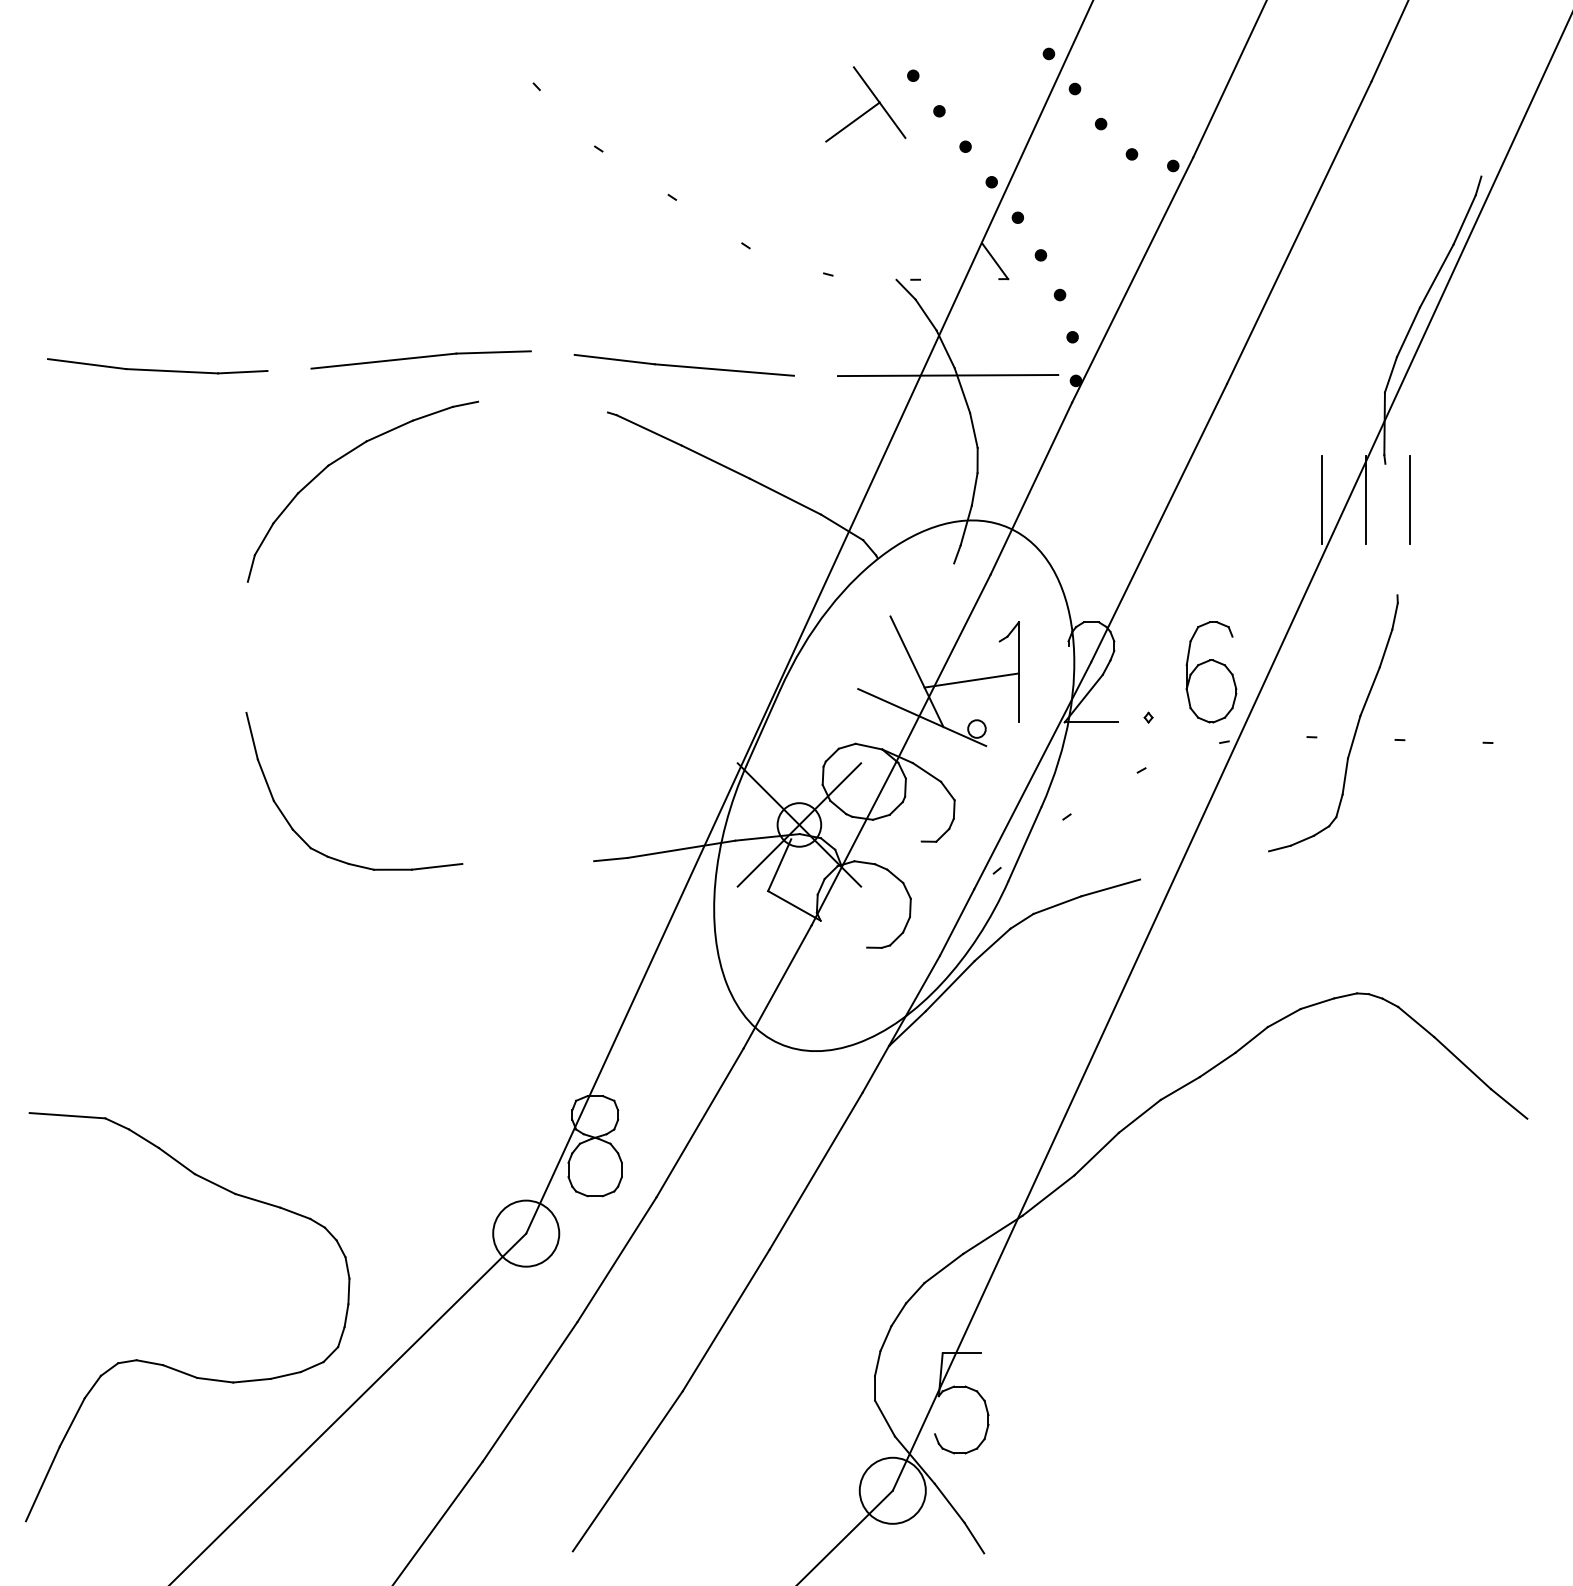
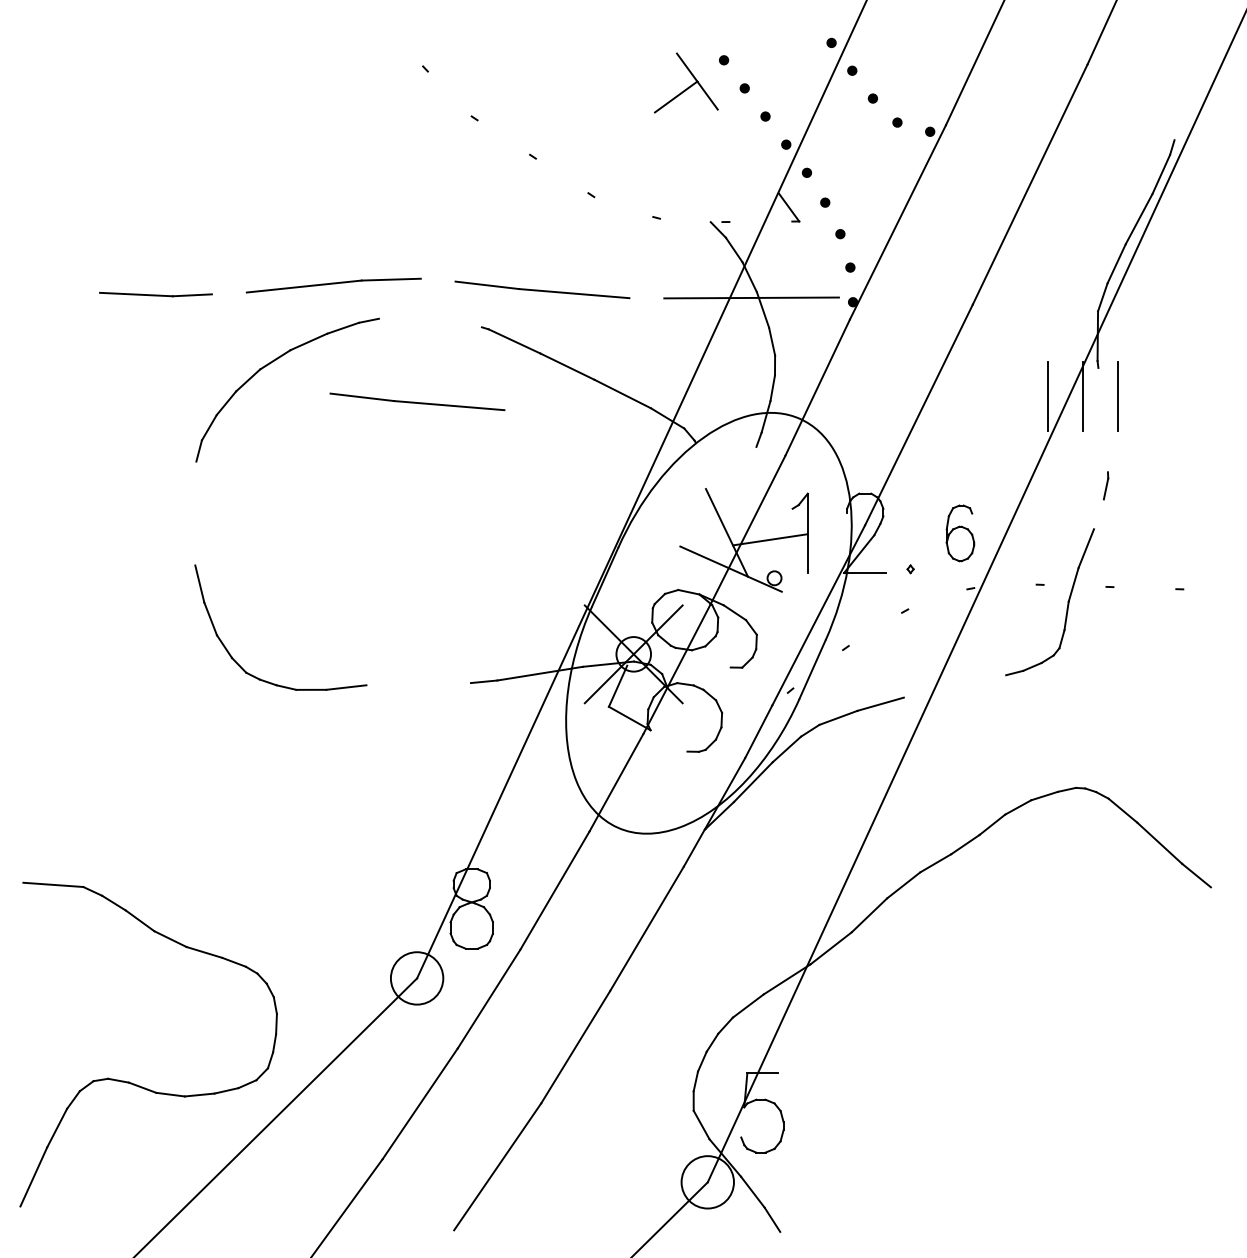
line: (86, 363) -> (68, 288), removed
part: (526, 506) -> (417, 401), added
line: (1385, 648) -> (1098, 514), removed
part: (1211, 672) -> (960, 533), size x0.7

